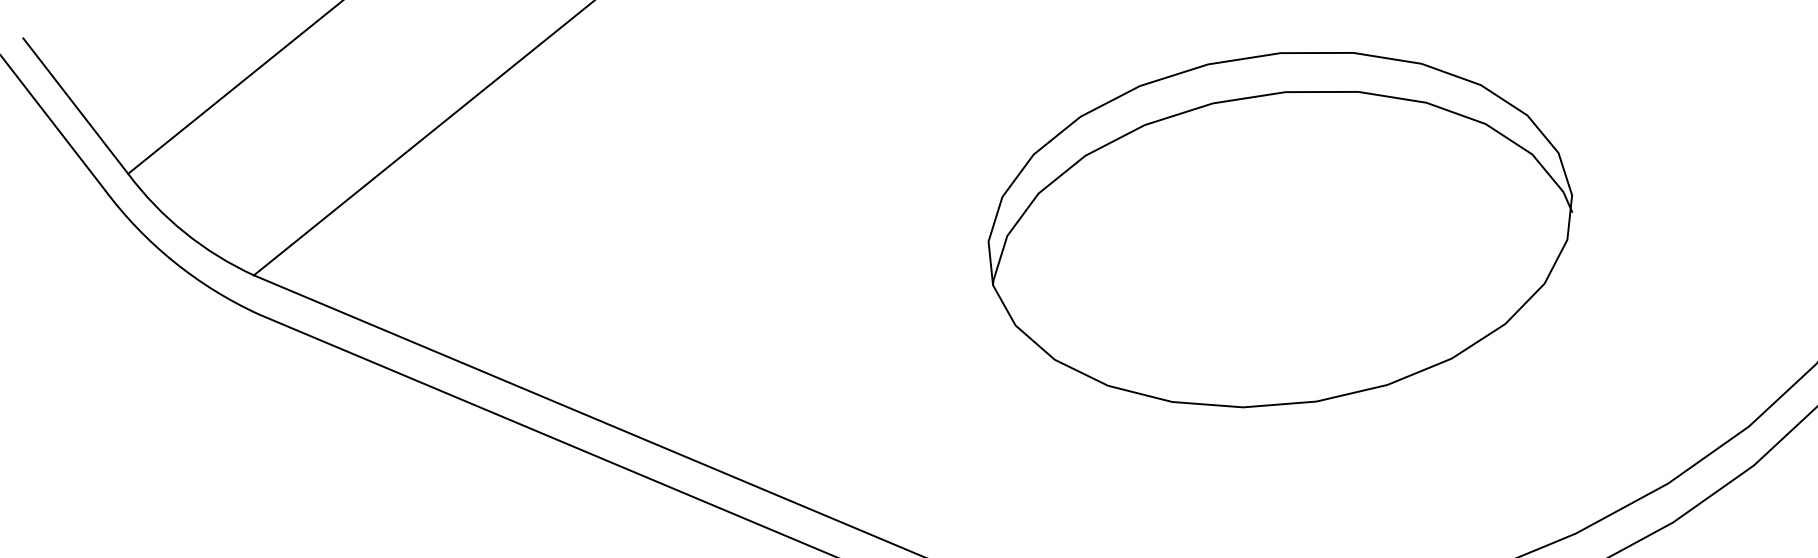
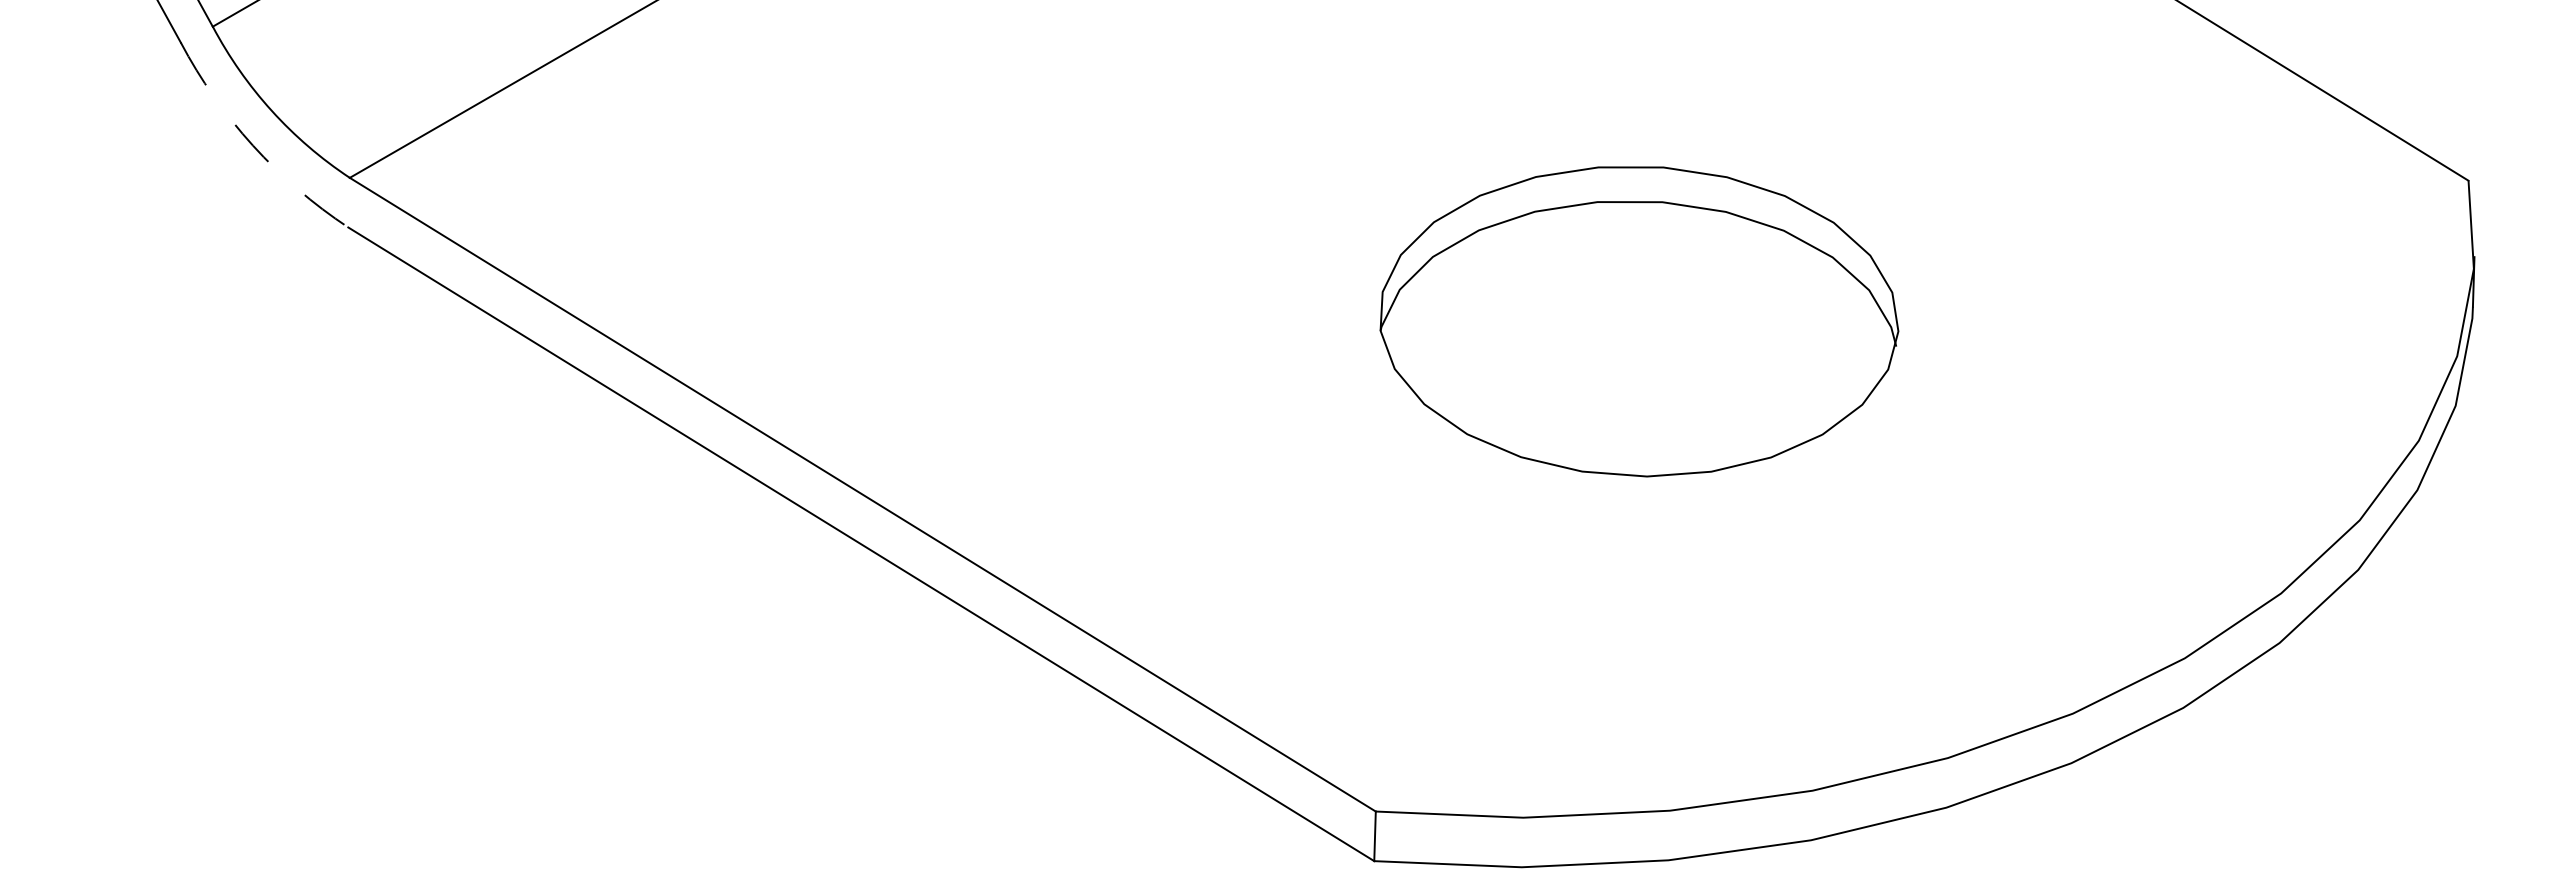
part: (1280, 229) -> (1639, 321), size x0.7
arc: (173, 261) -> (252, 145), solid -> dashed

